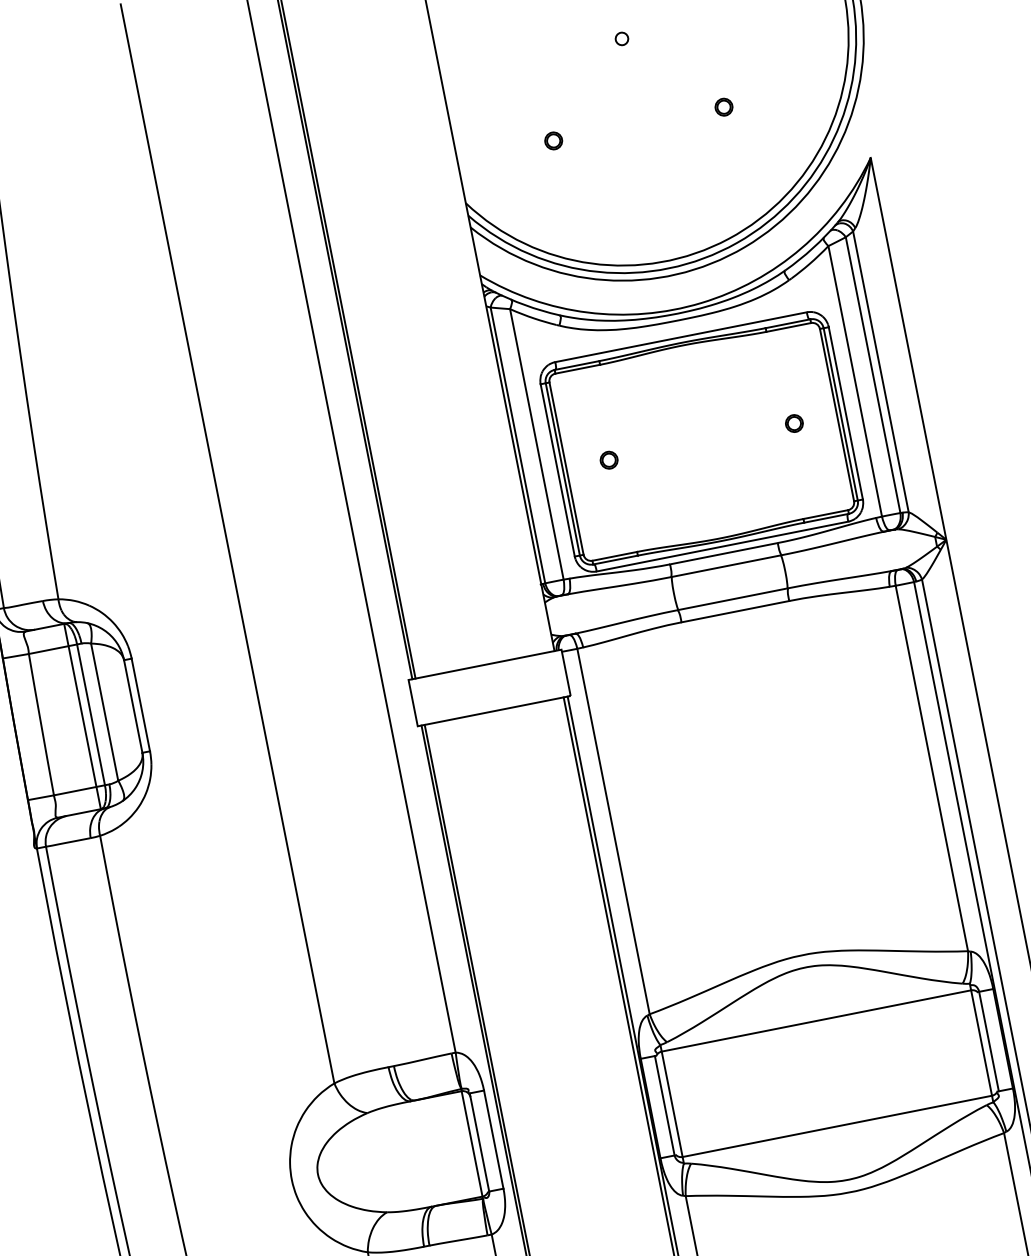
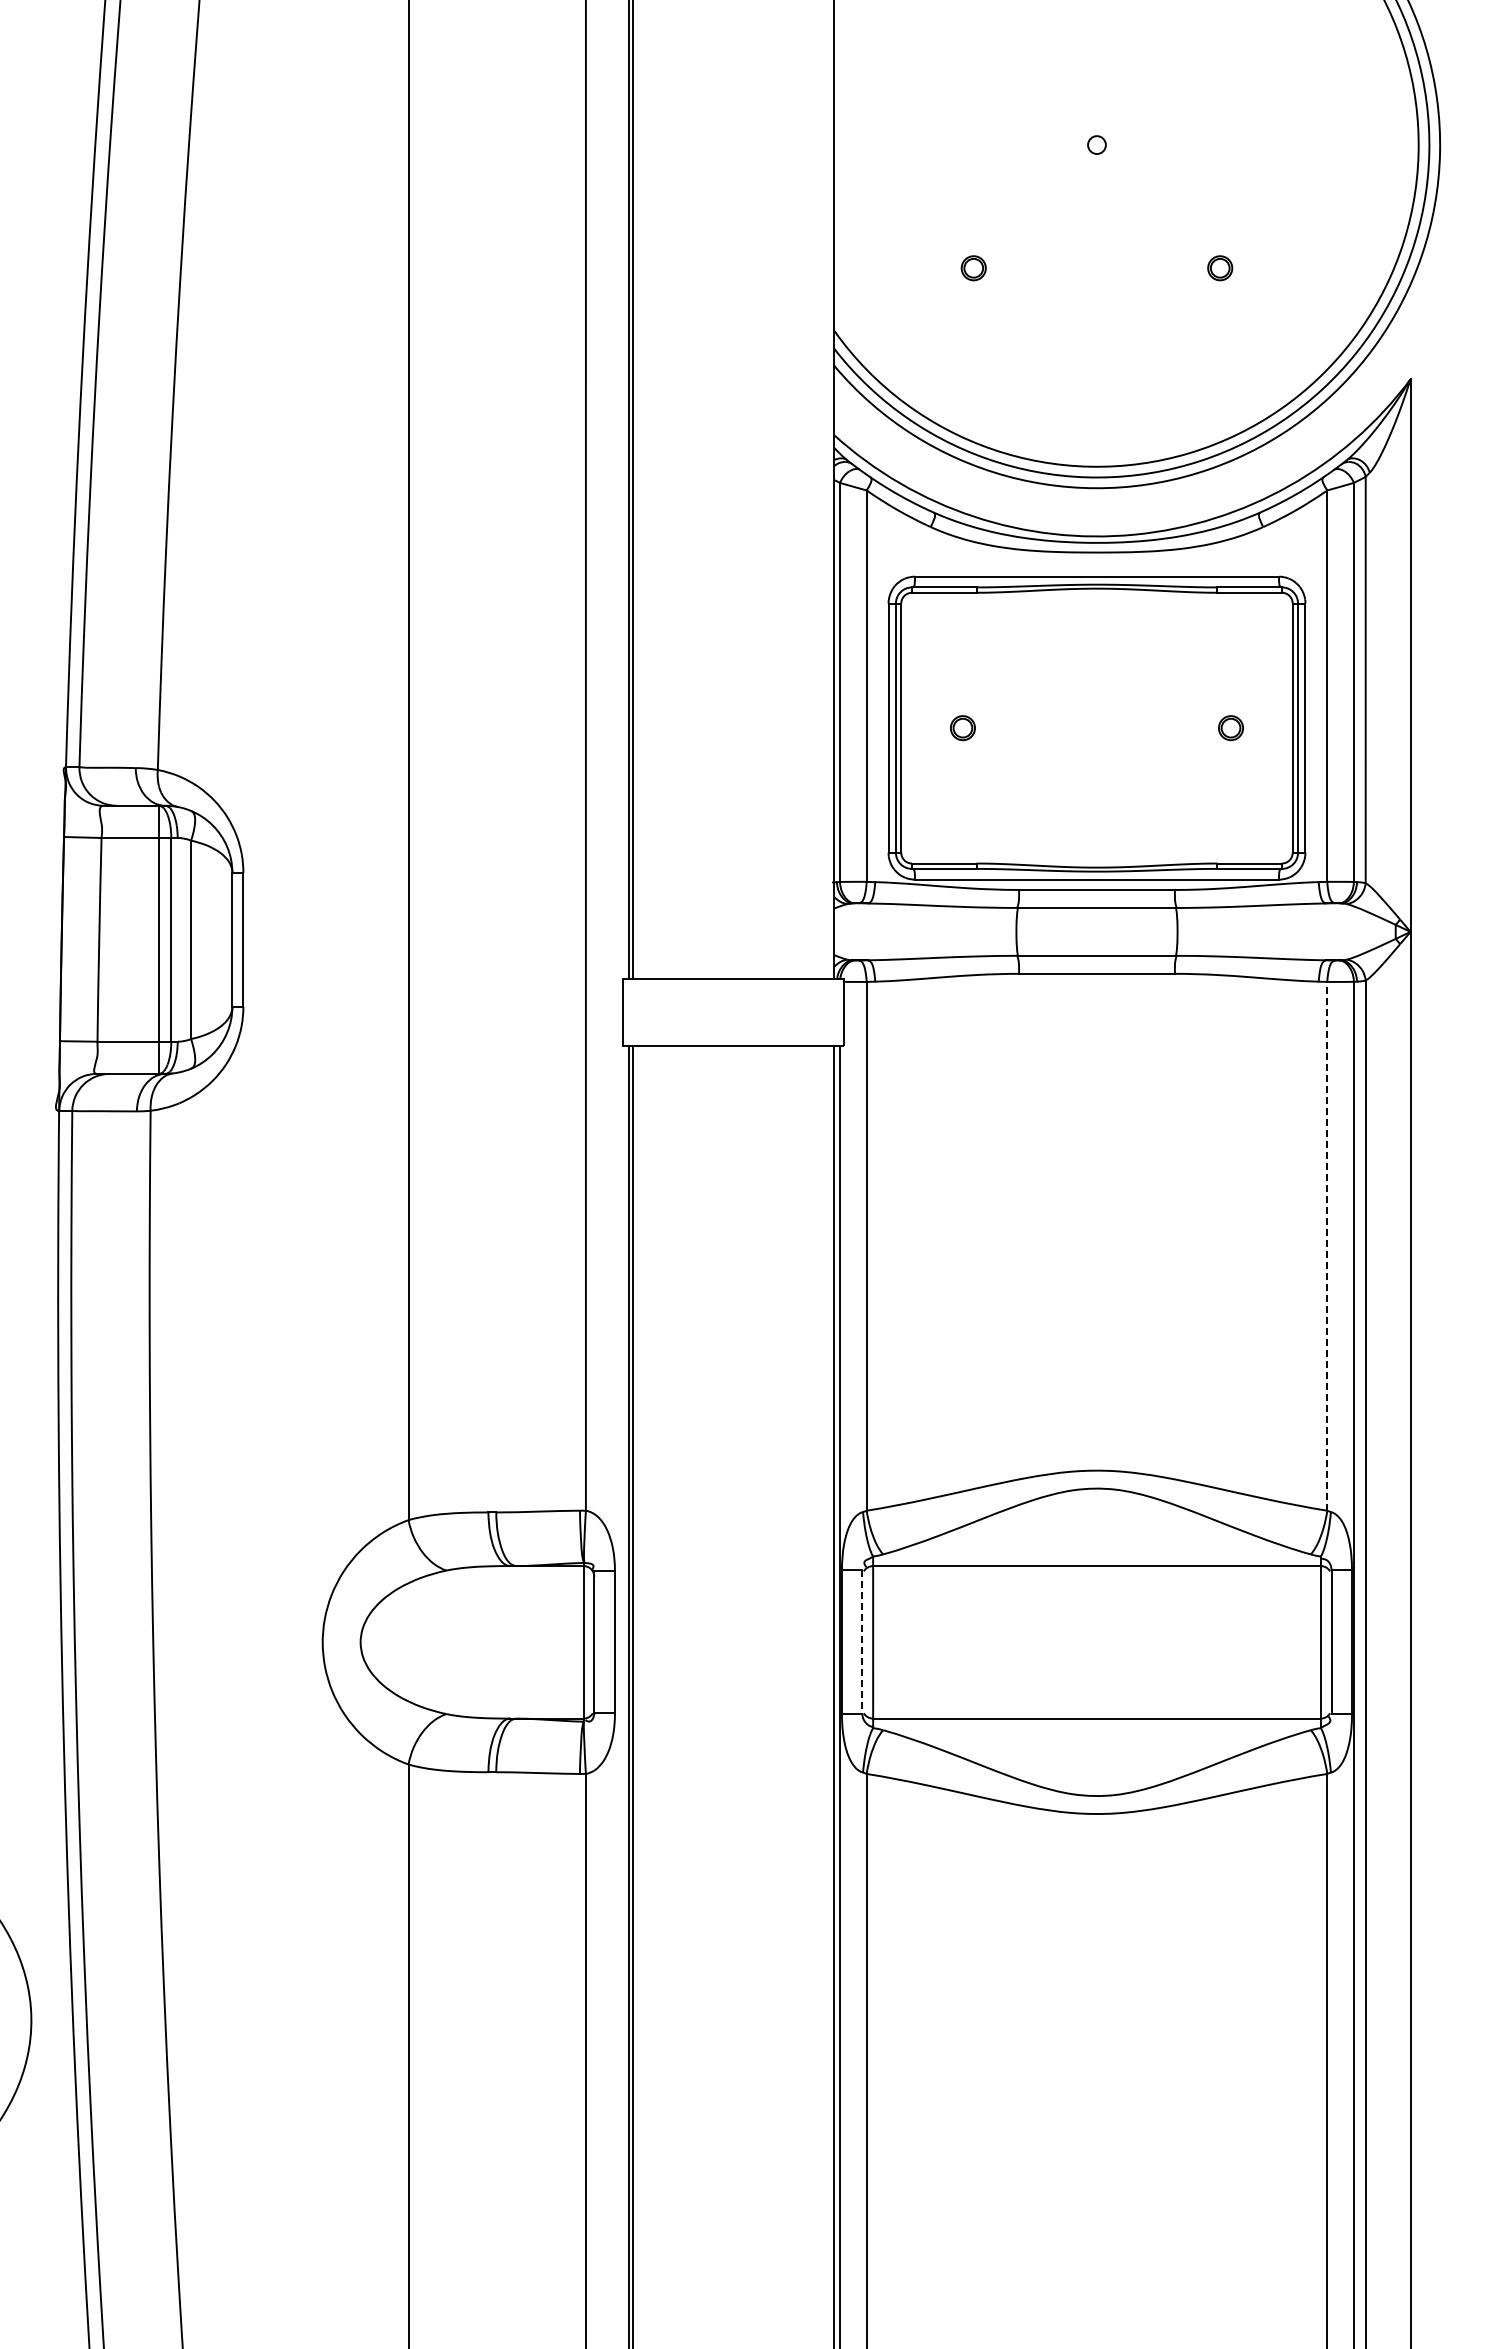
line: (931, 767) -> (1327, 1245), solid -> dashed
line: (664, 1105) -> (862, 1642), solid -> dashed

